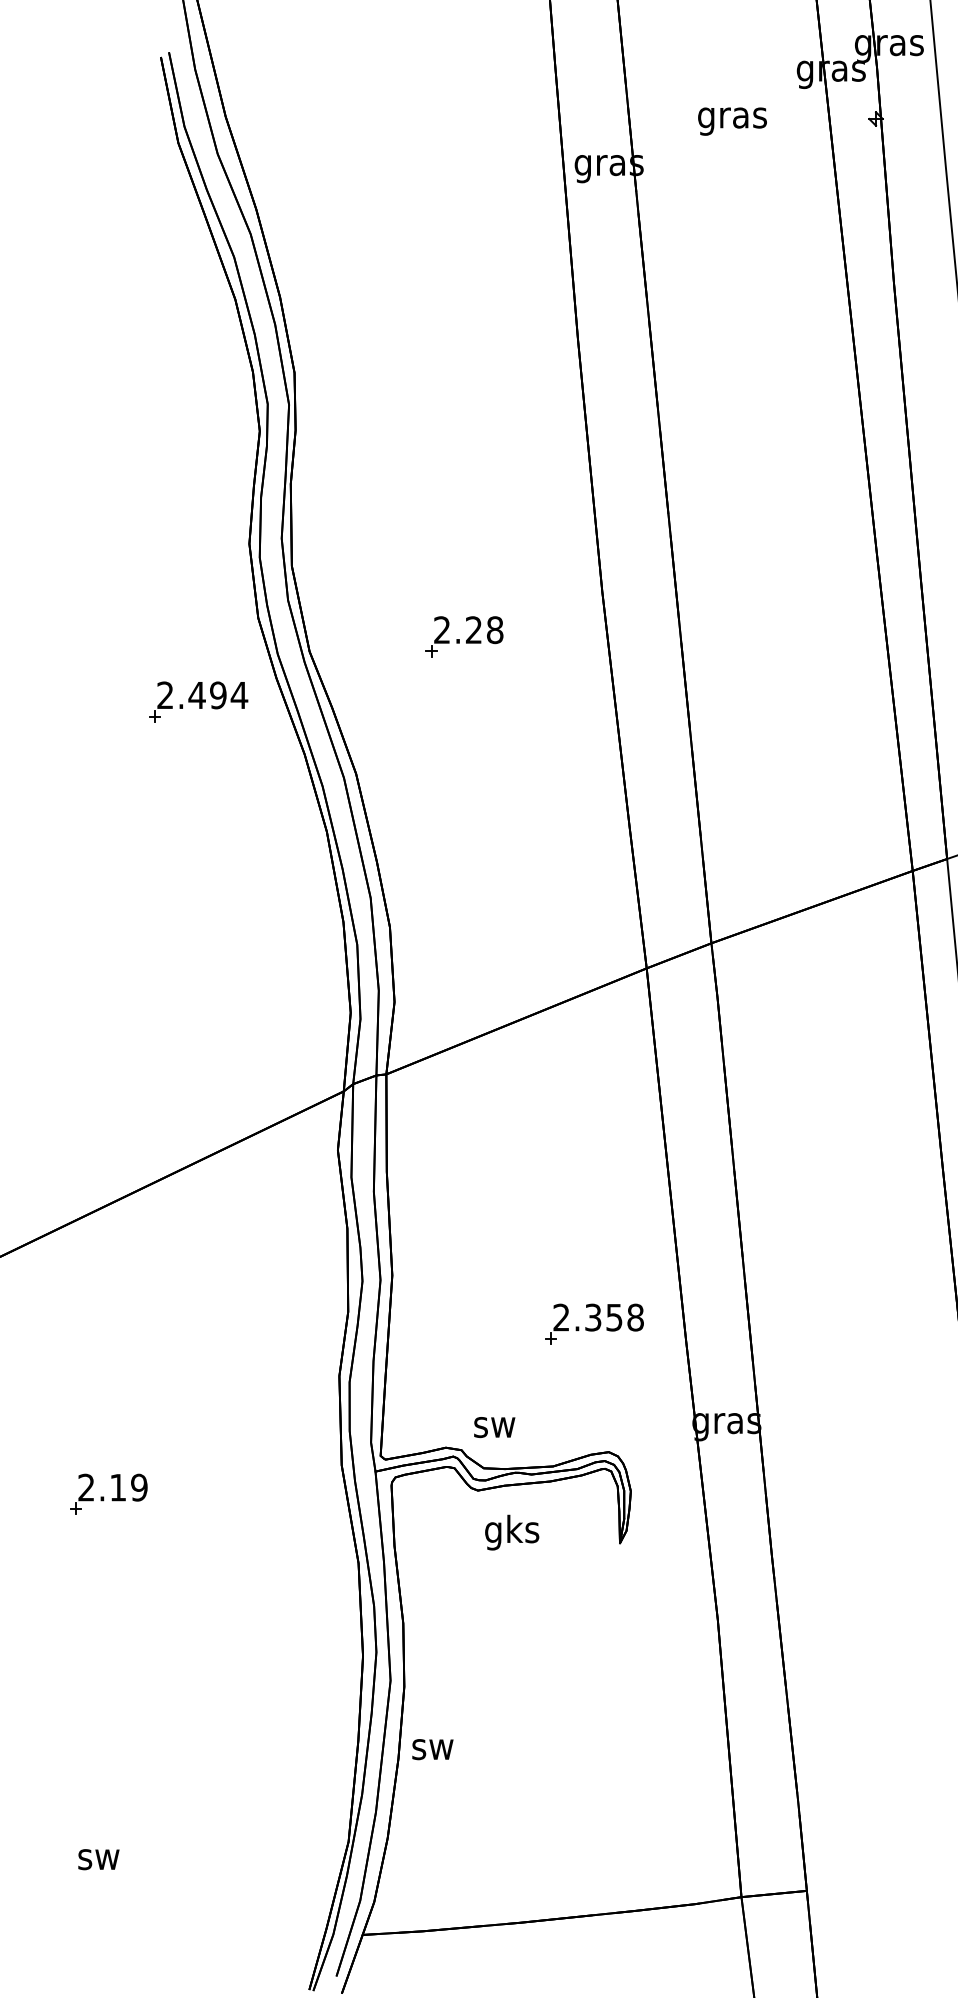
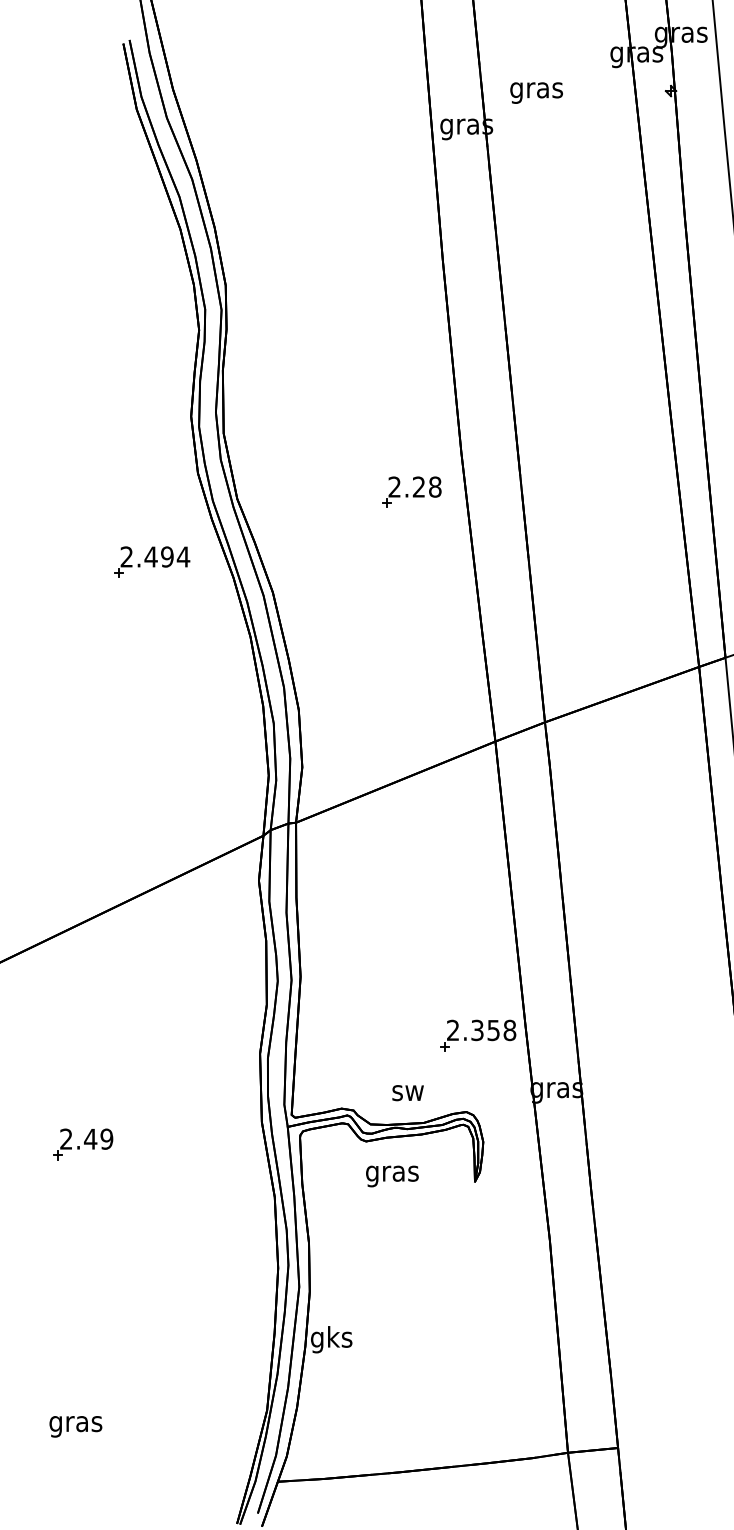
text: (732, 121) -> (536, 93), moved
part: (464, 636) -> (411, 491), moved
part: (198, 701) -> (152, 561), moved
part: (594, 1323) -> (478, 1034), moved
text: (494, 1427) -> (407, 1093), moved
text: (117, 1487) -> (90, 1139), 2.19 -> 2.49
text: (511, 1532) -> (391, 1173), gks -> gras
text: (432, 1749) -> (331, 1339), sw -> gks
text: (98, 1863) -> (75, 1427), sw -> gras

